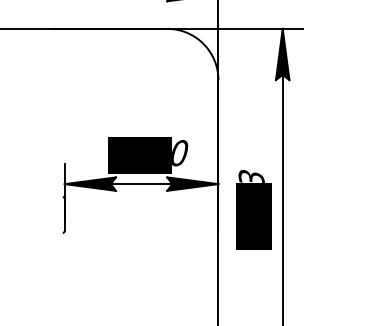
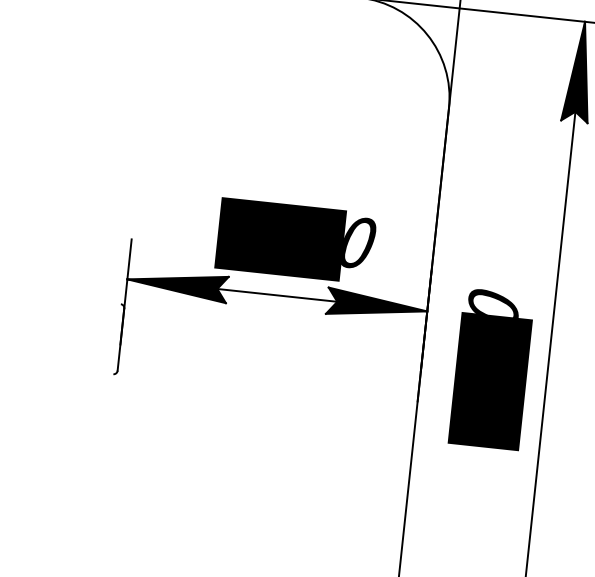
text: (251, 176) -> (493, 303), 3993 -> 3630

